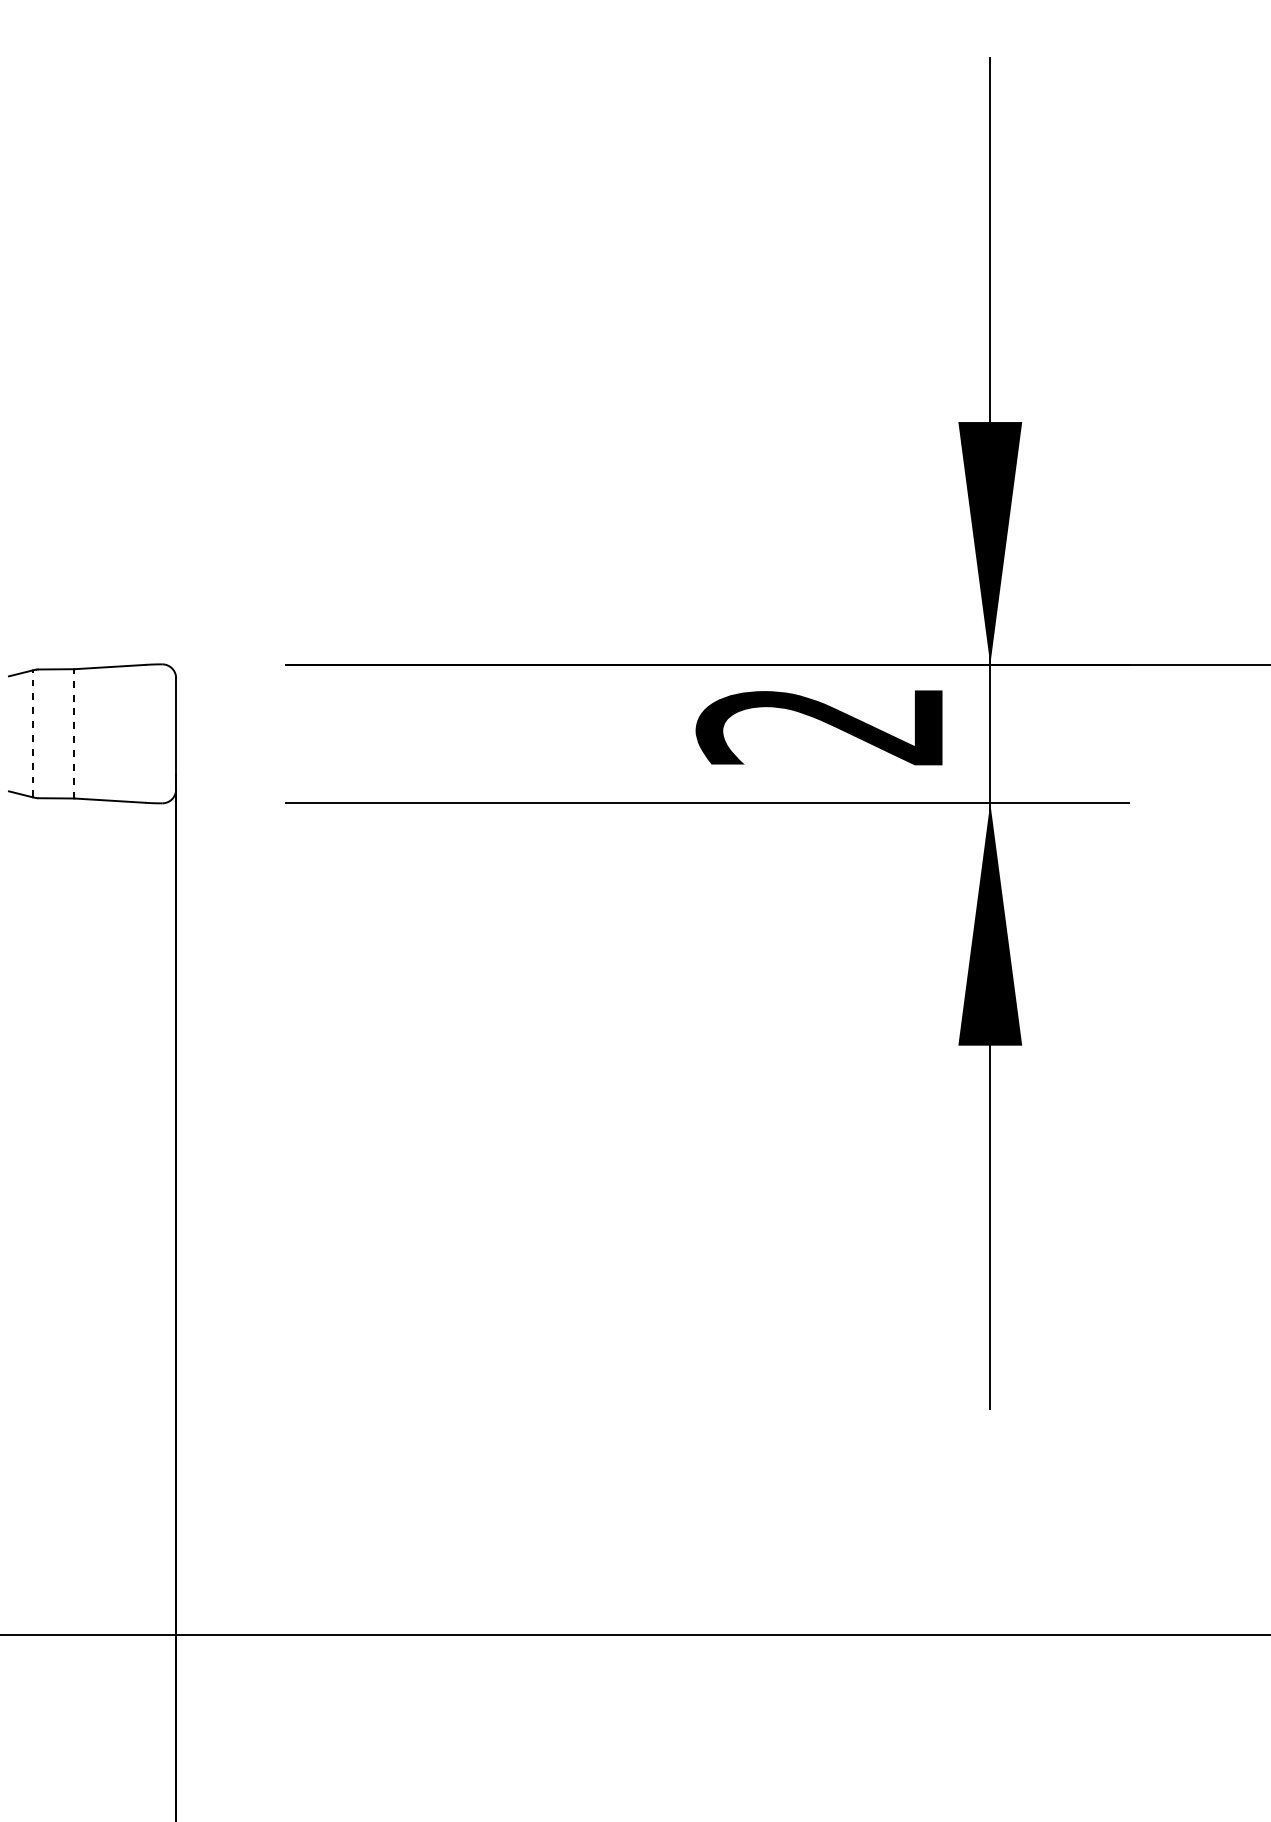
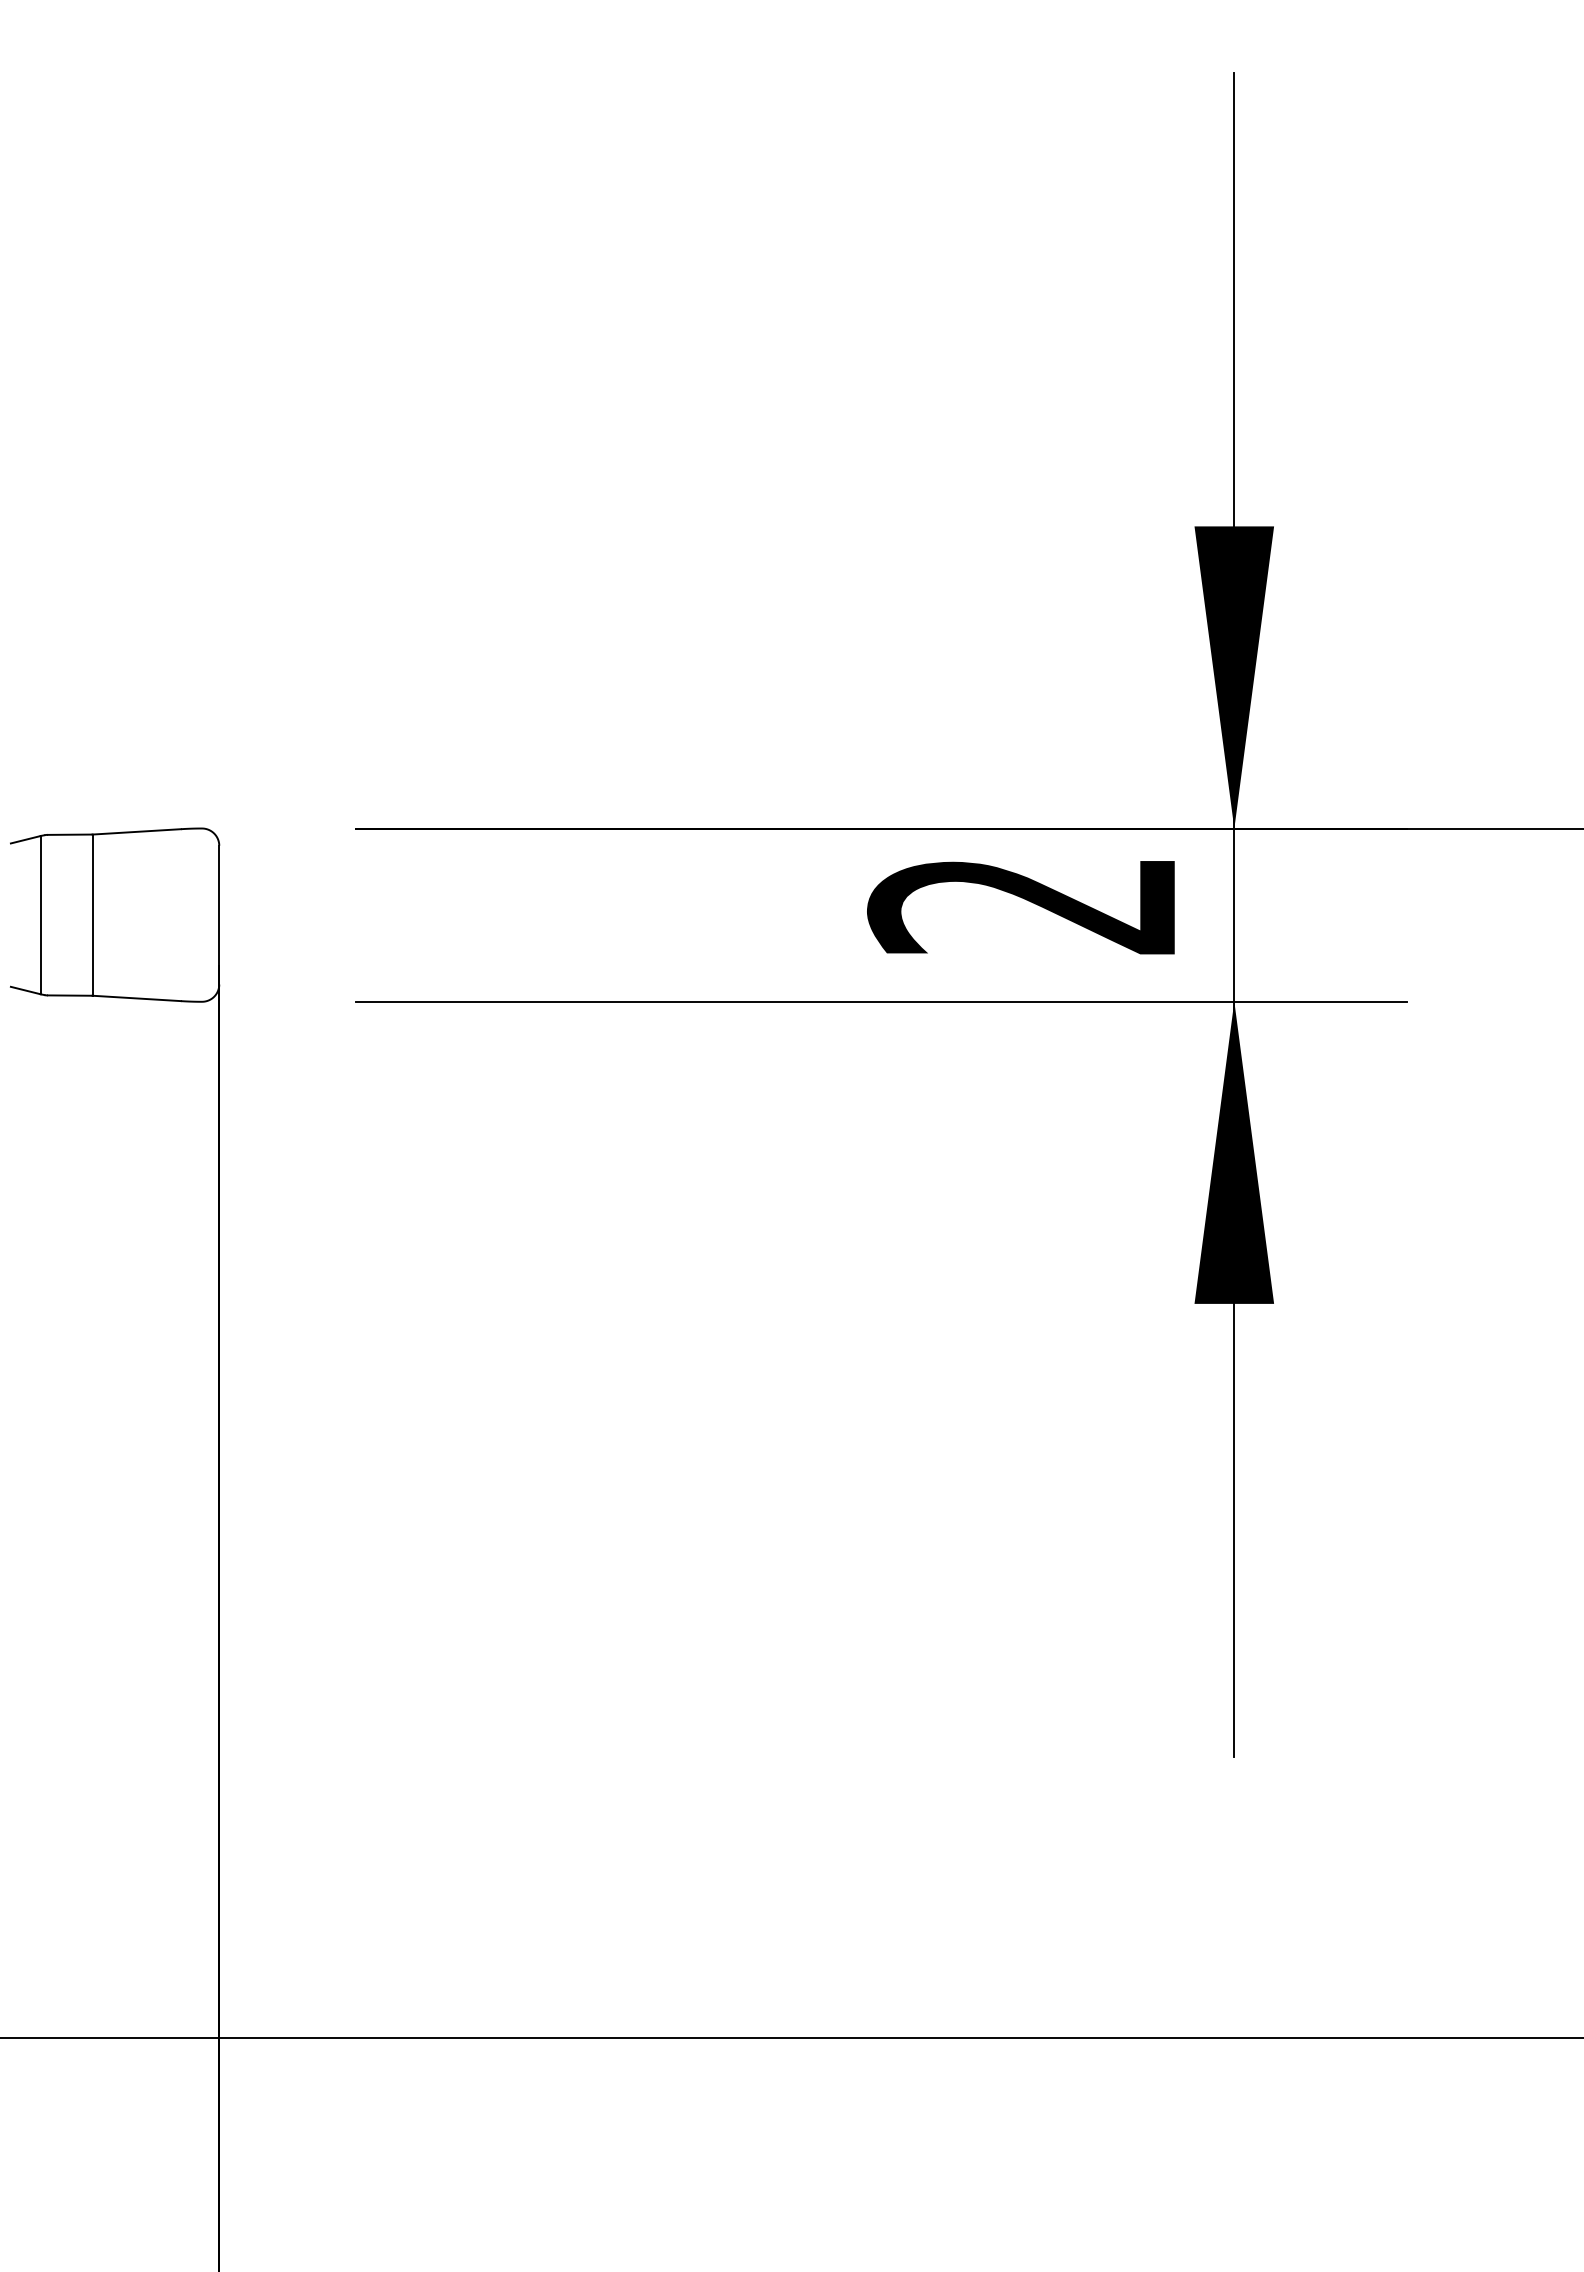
line: (32, 733) -> (40, 914), dashed -> solid
line: (74, 734) -> (92, 915), dashed -> solid

